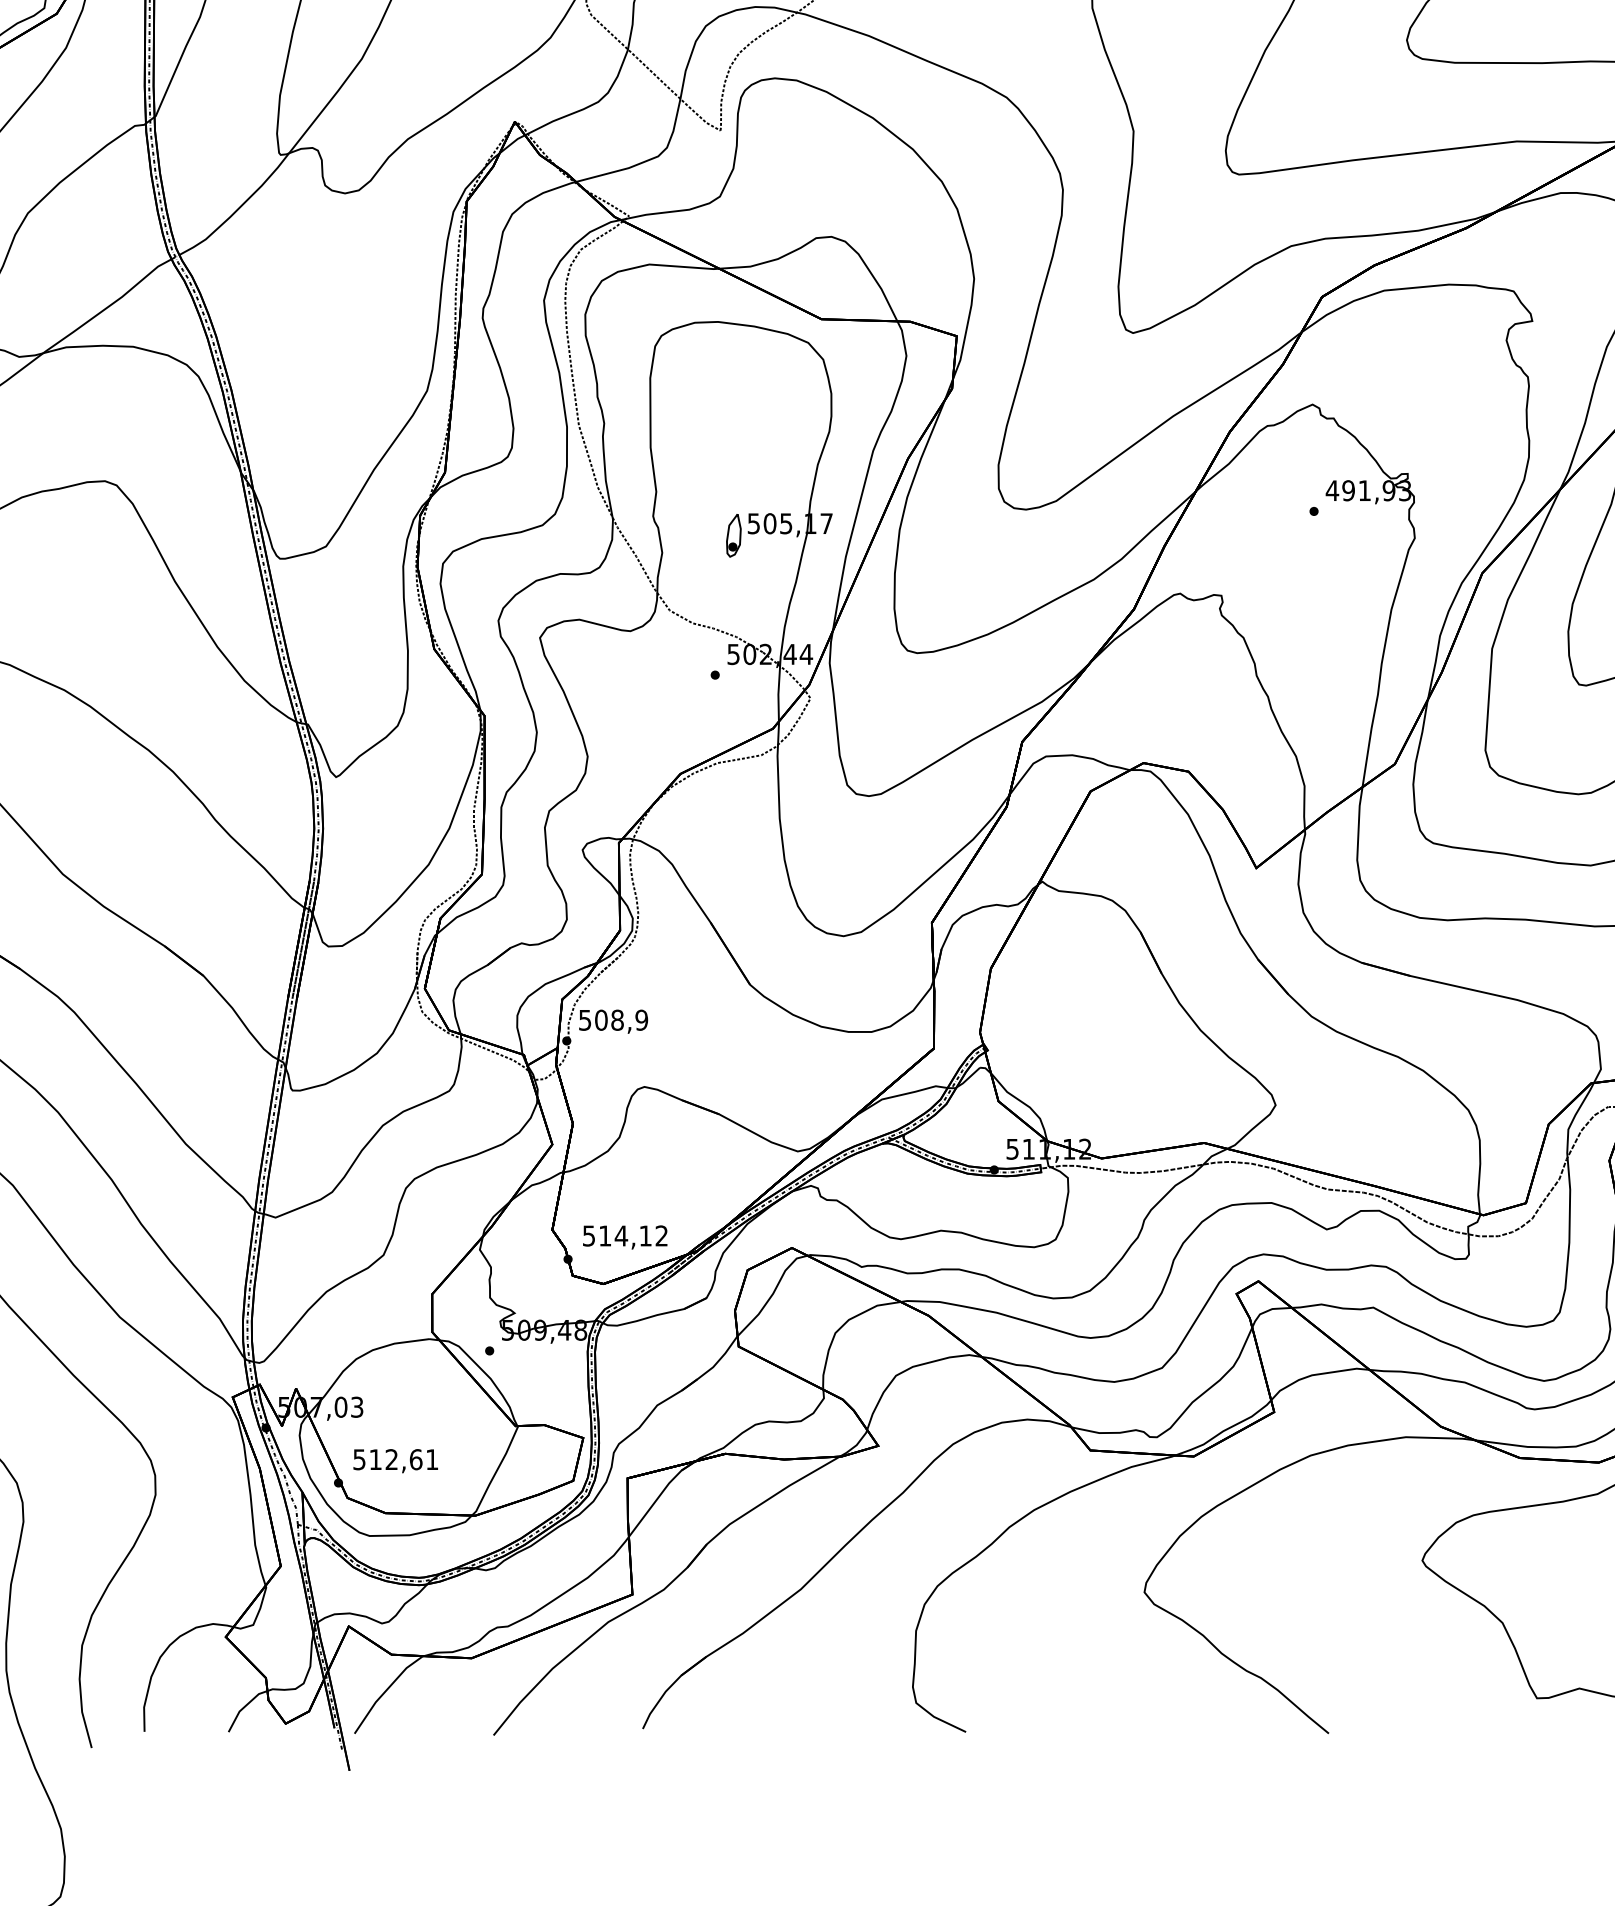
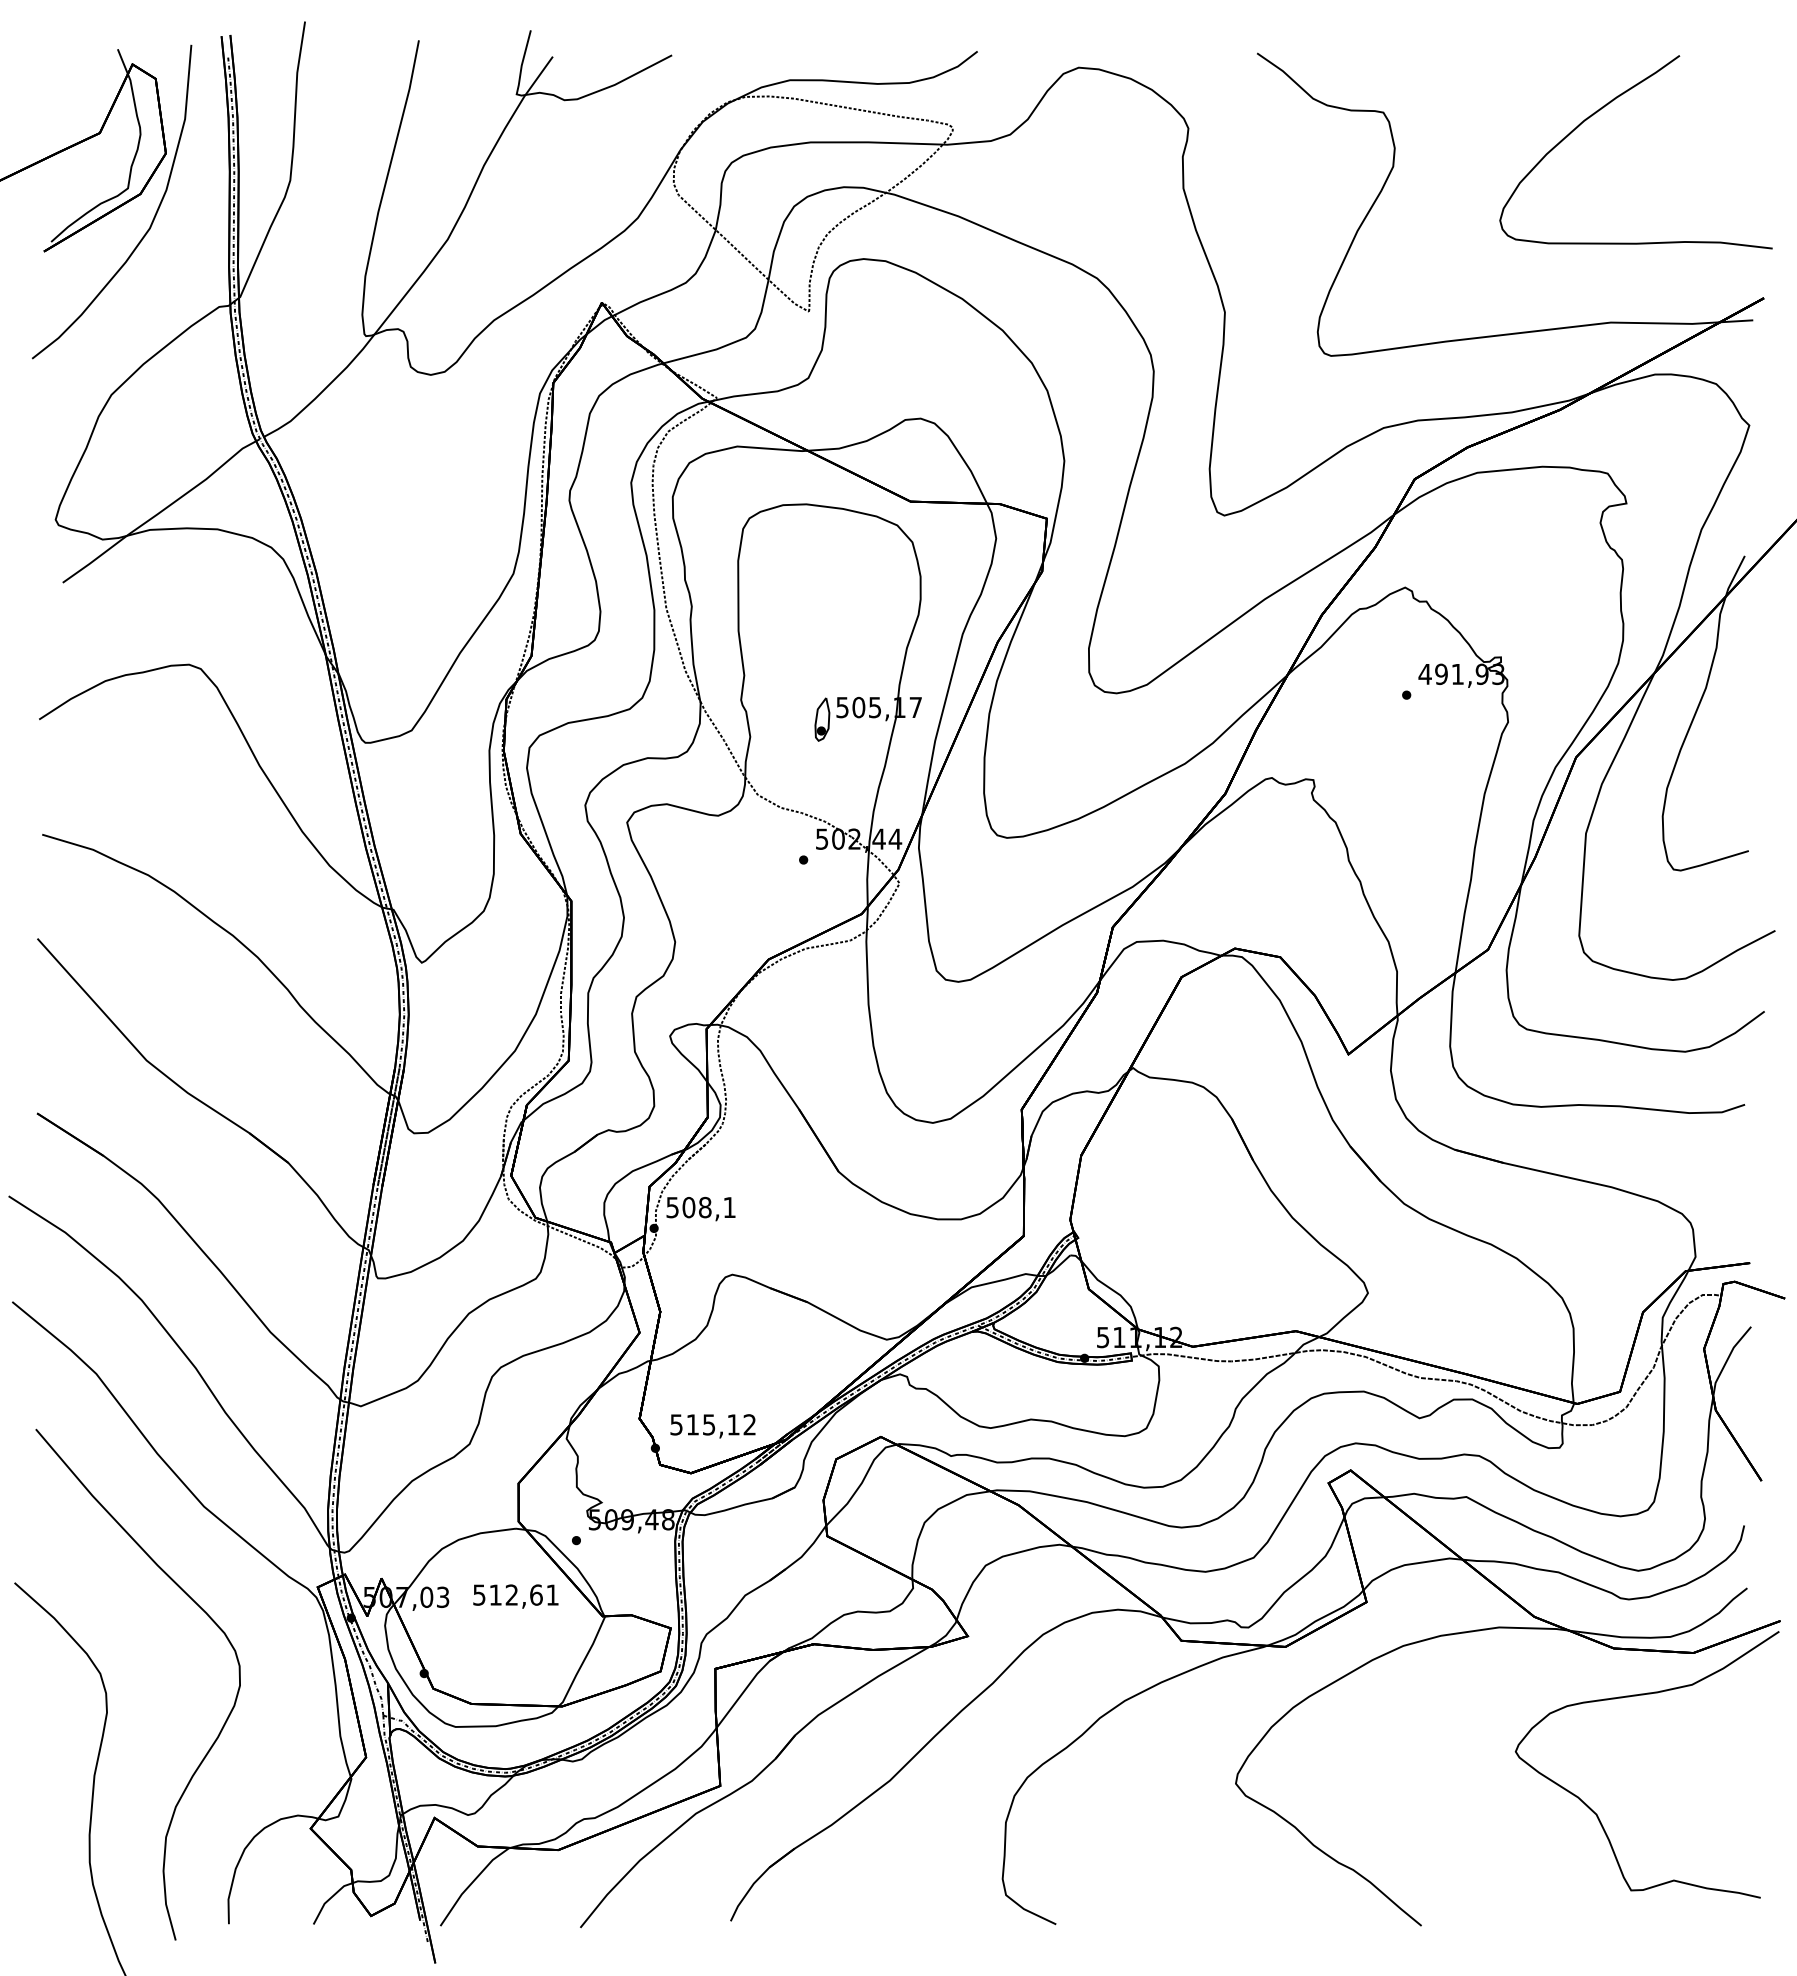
text: (641, 1020) -> (729, 1207), 508,9 -> 508,1
text: (620, 1235) -> (708, 1424), 514,12 -> 515,12
text: (395, 1461) -> (515, 1596), moved

